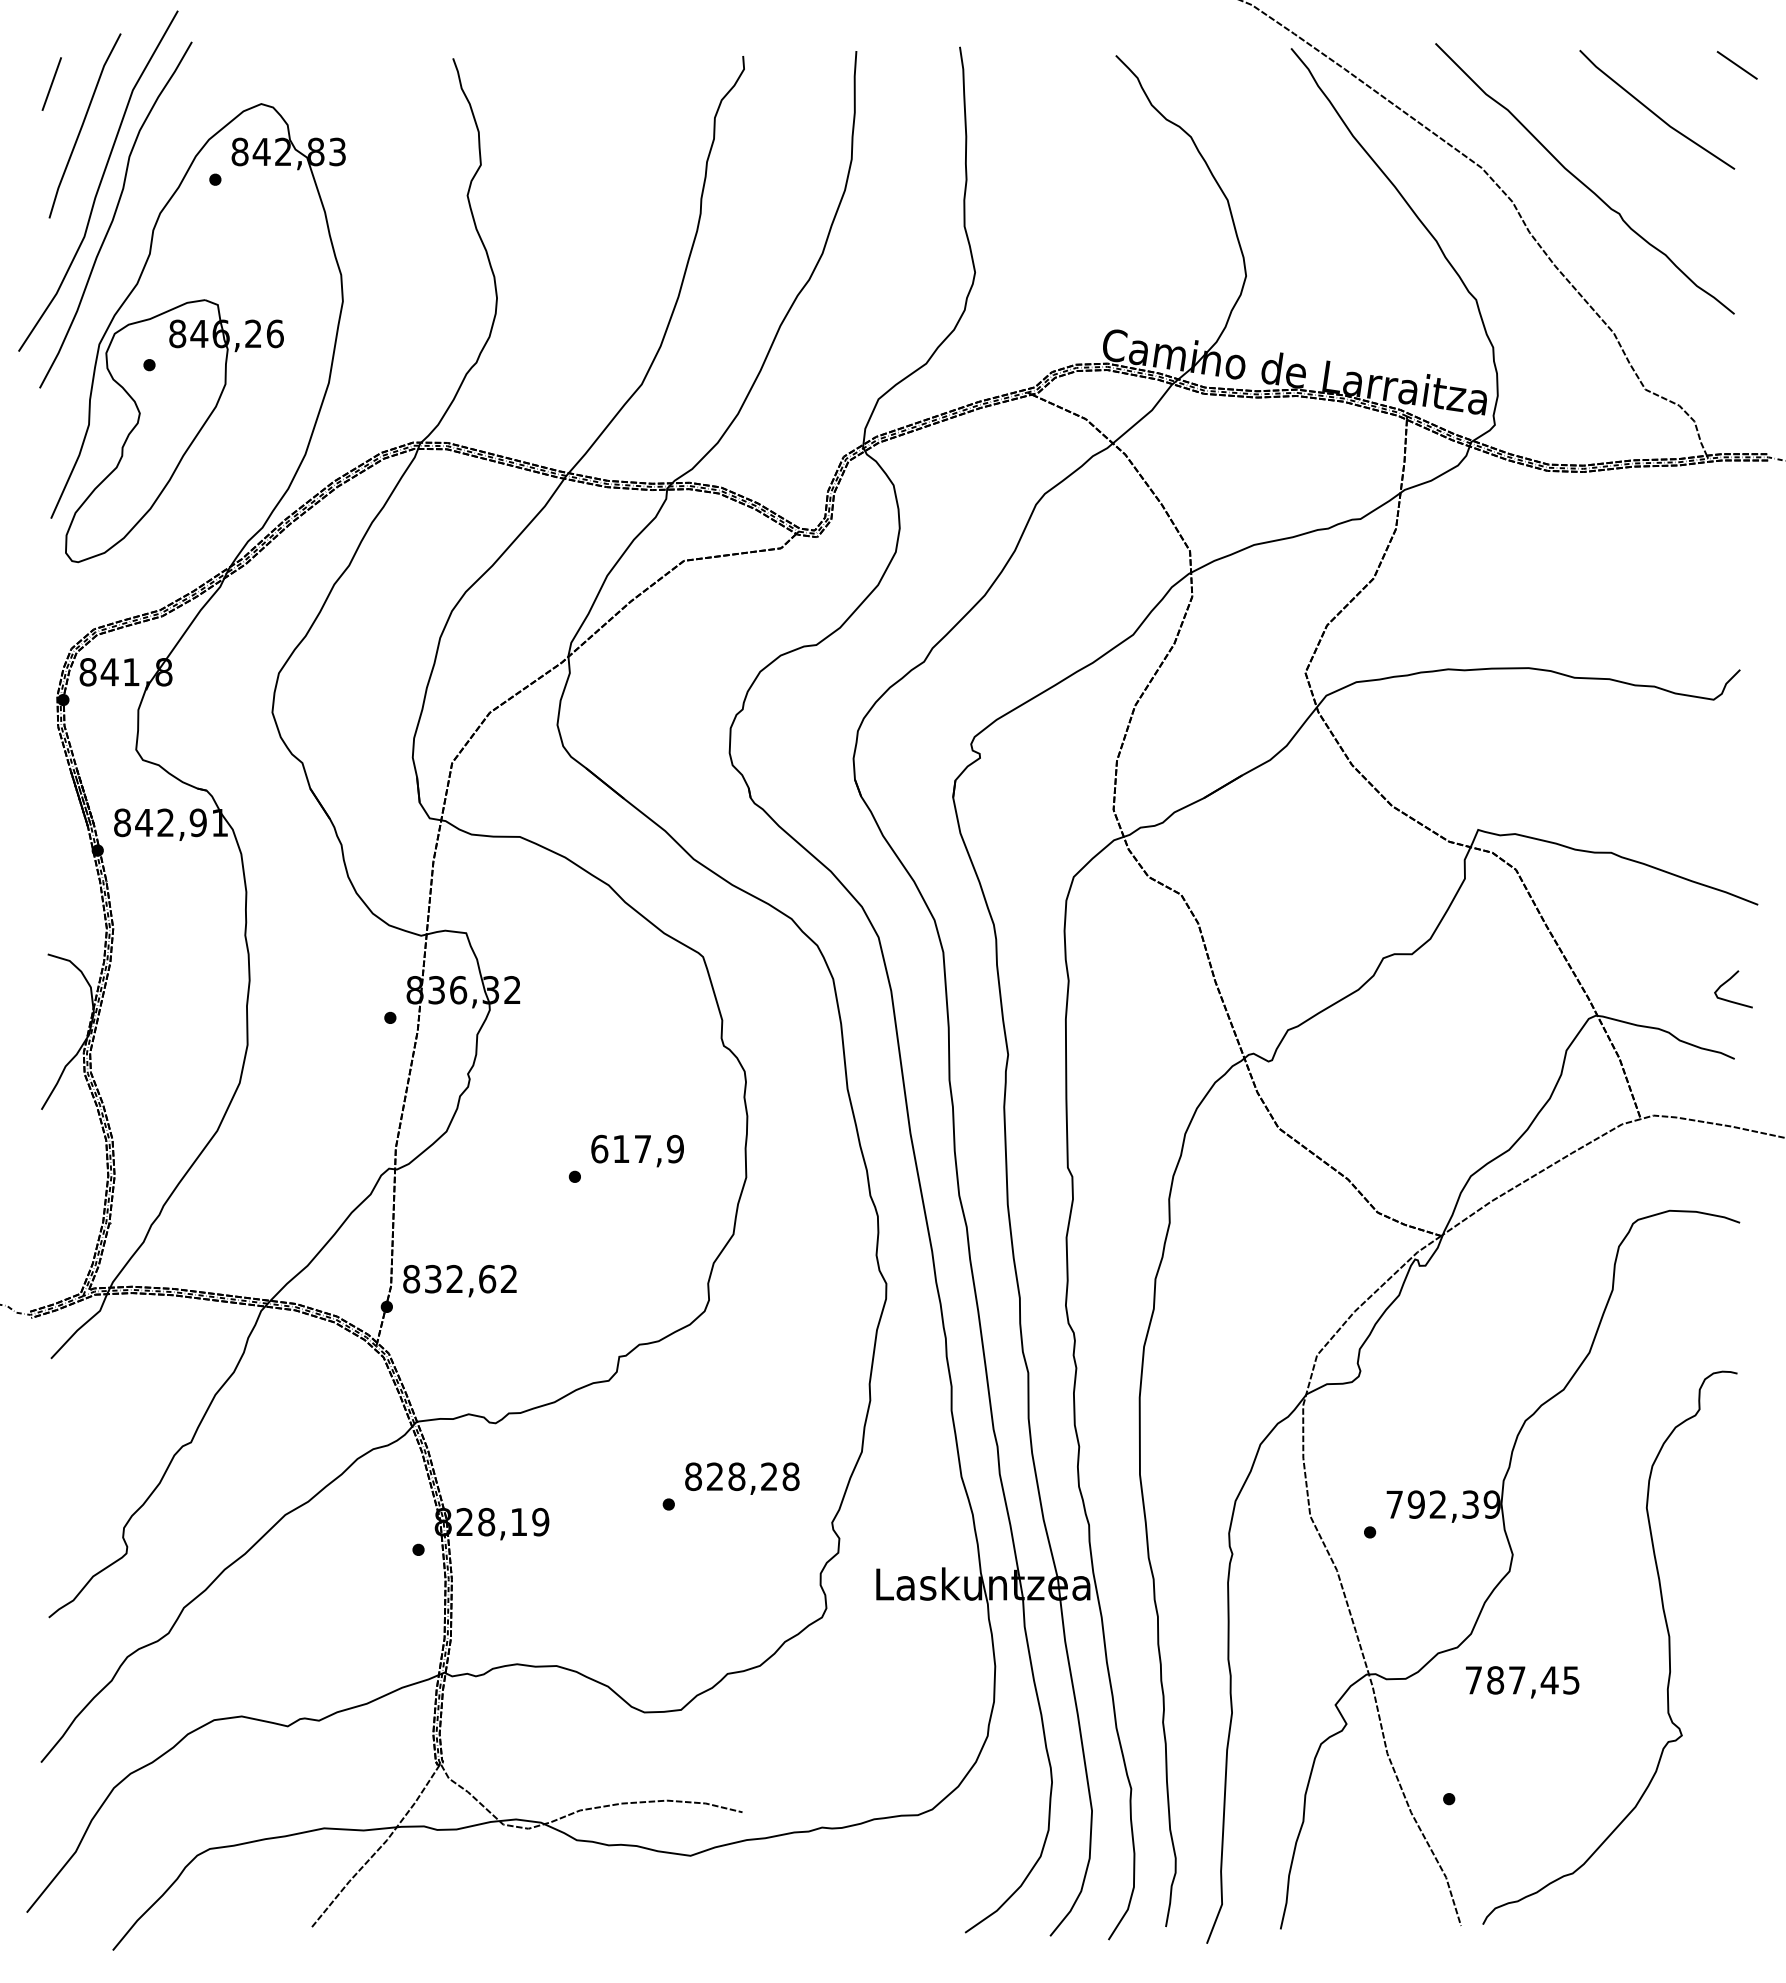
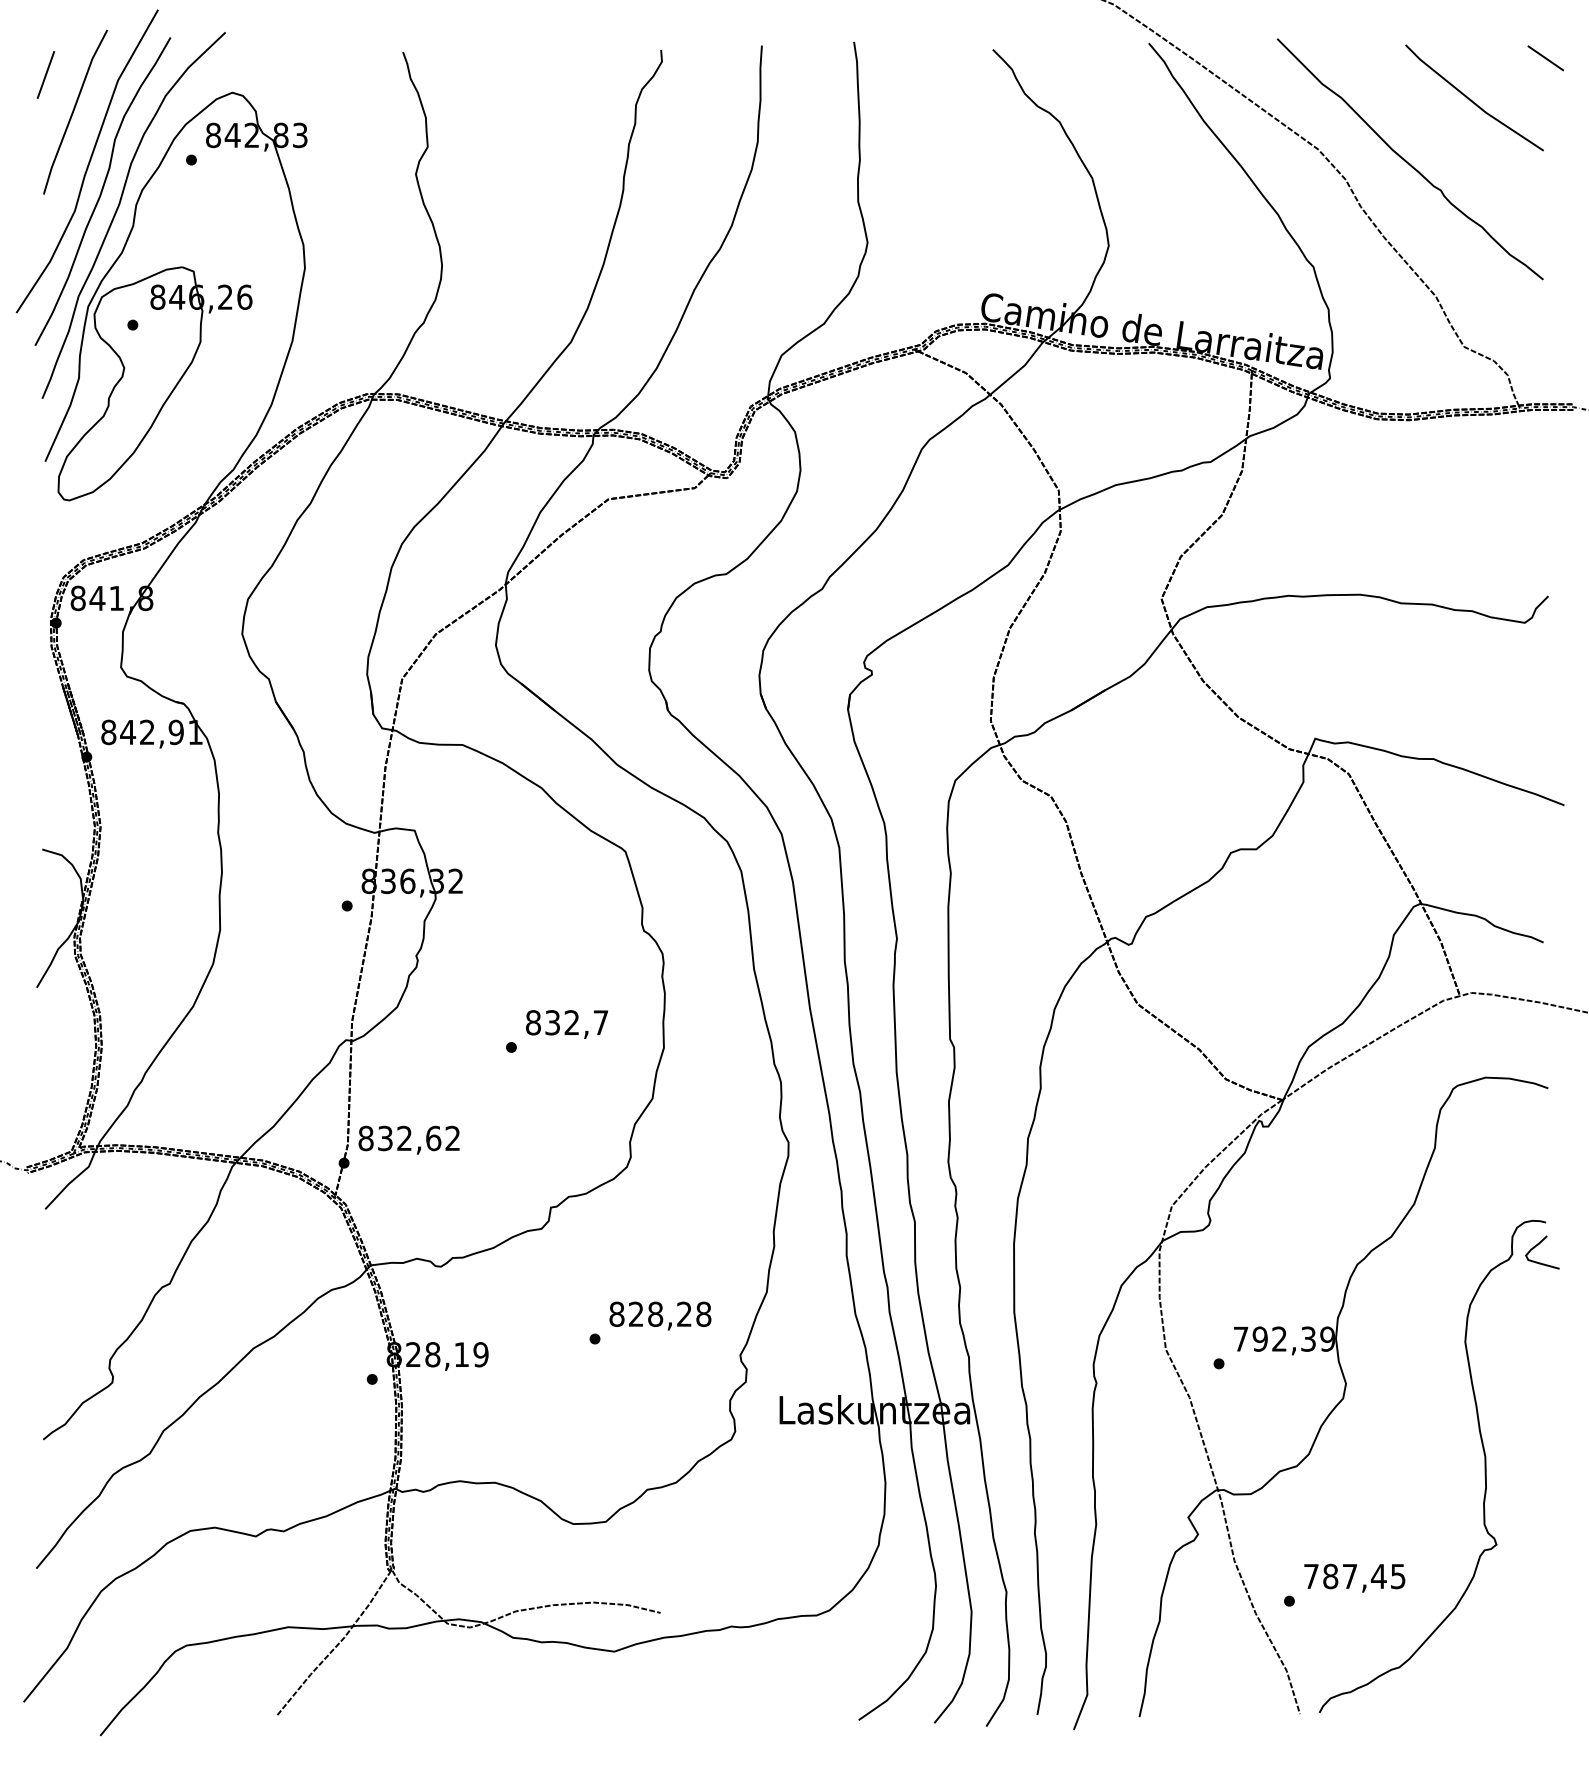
curve: (133, 234) -> (118, 208), added
curve: (1727, 982) -> (1537, 1246), moved
text: (637, 1148) -> (567, 1022), 617,9 -> 832,7
text: (1522, 1682) -> (1354, 1578), moved

